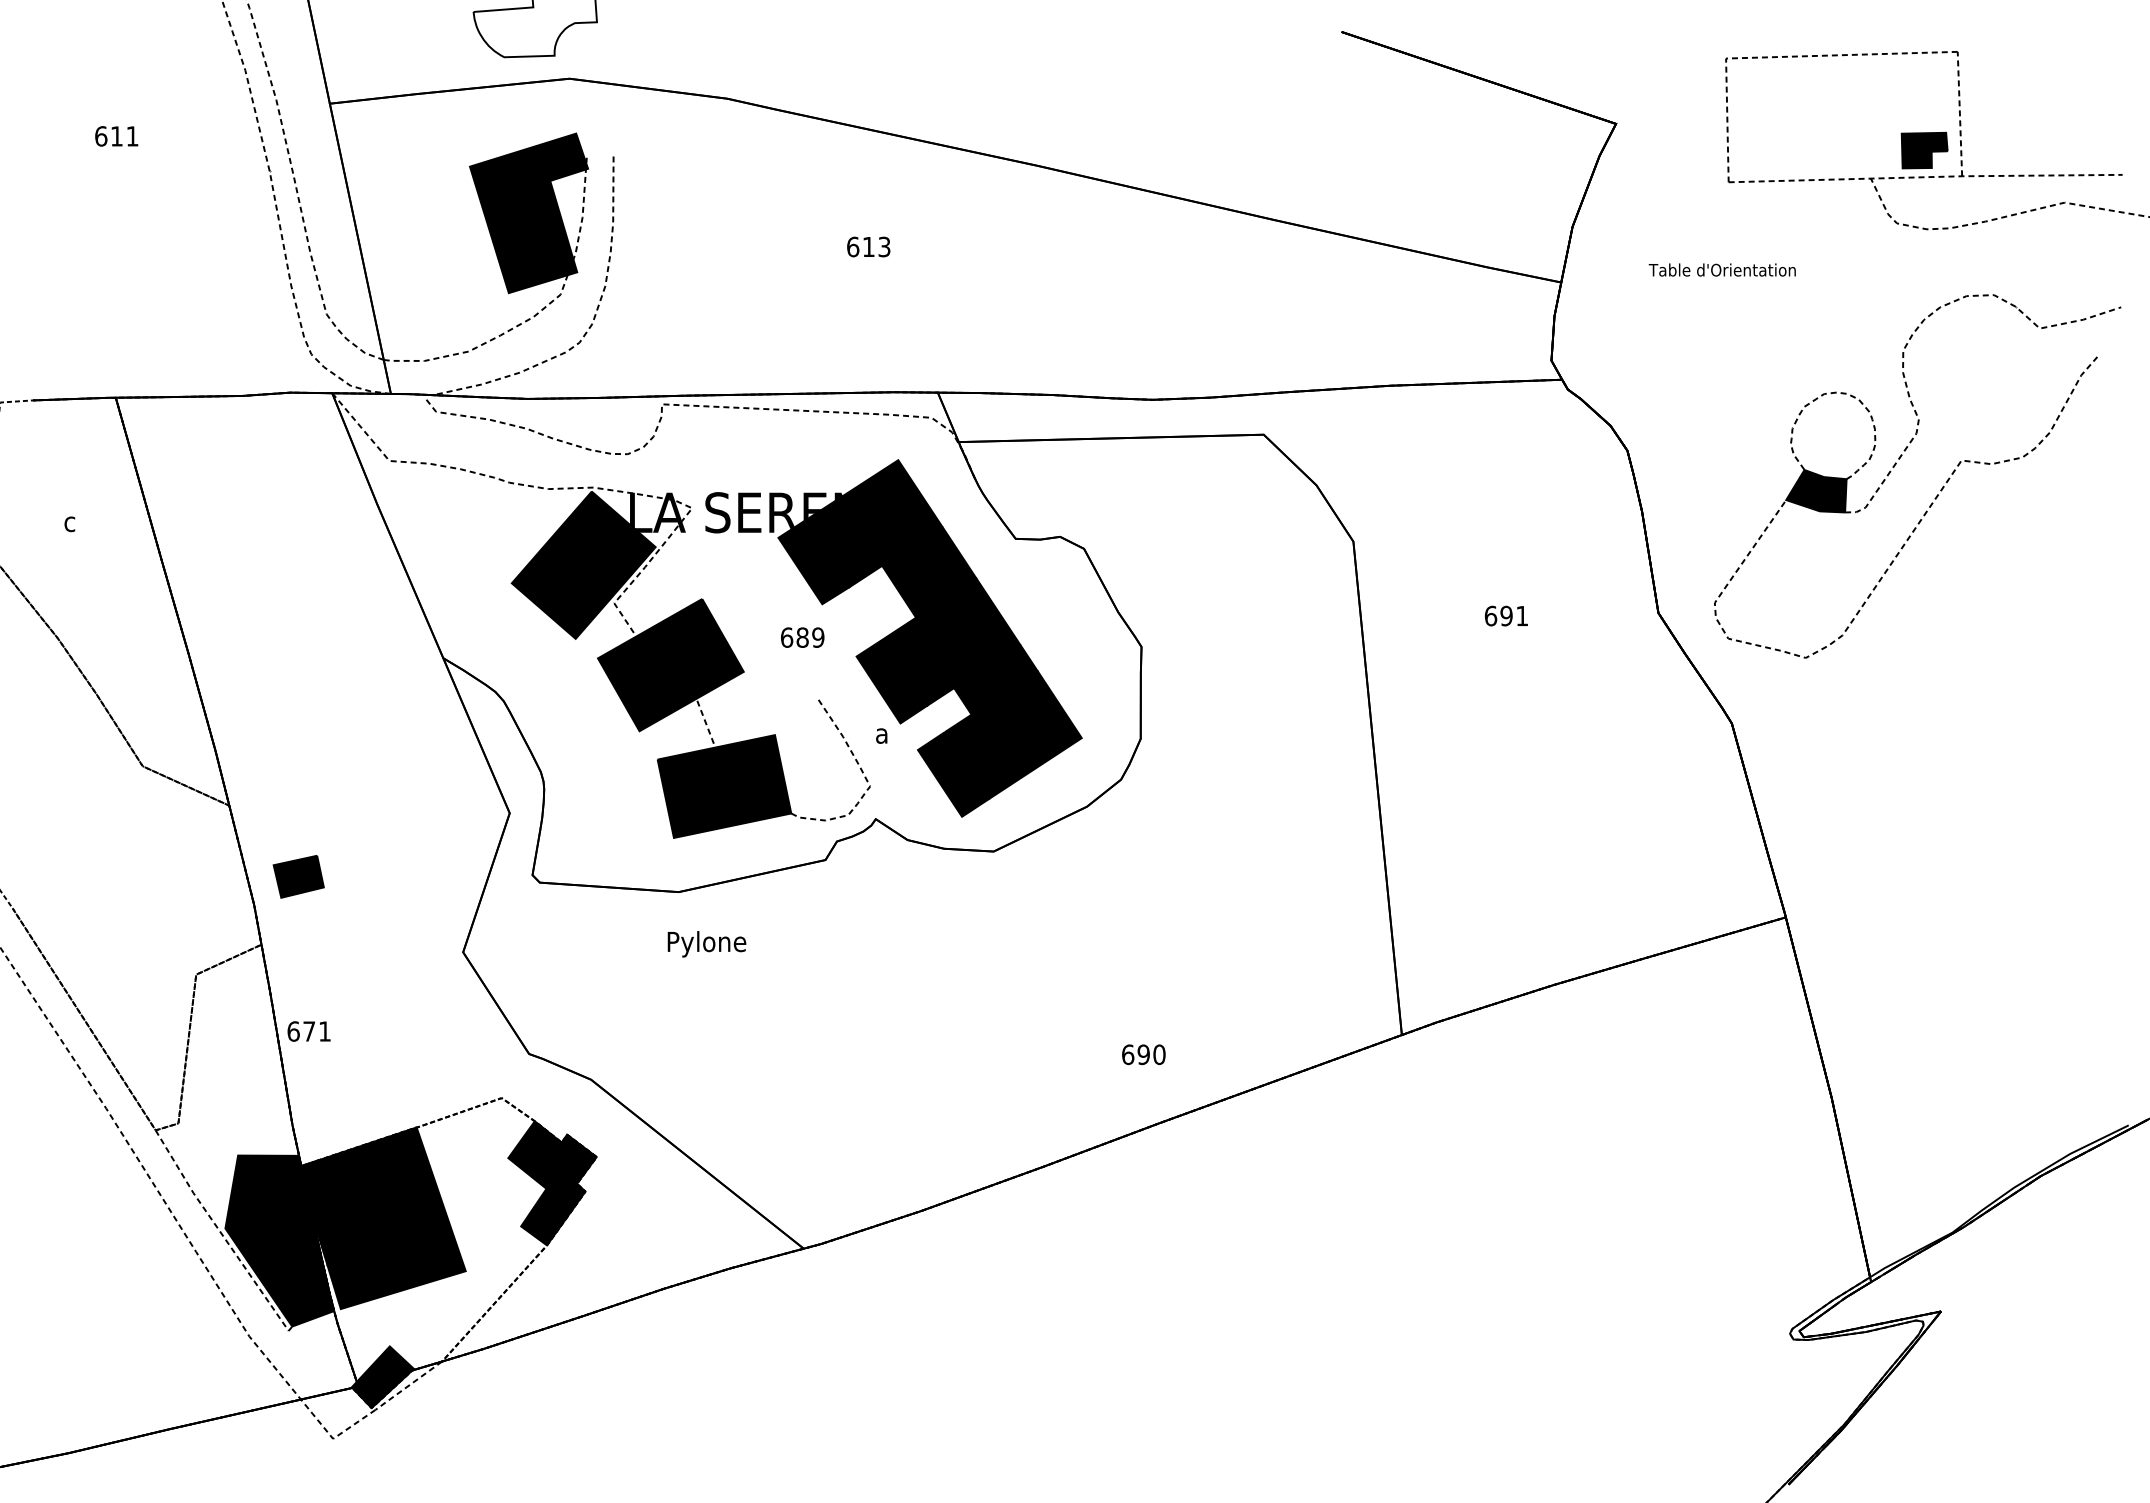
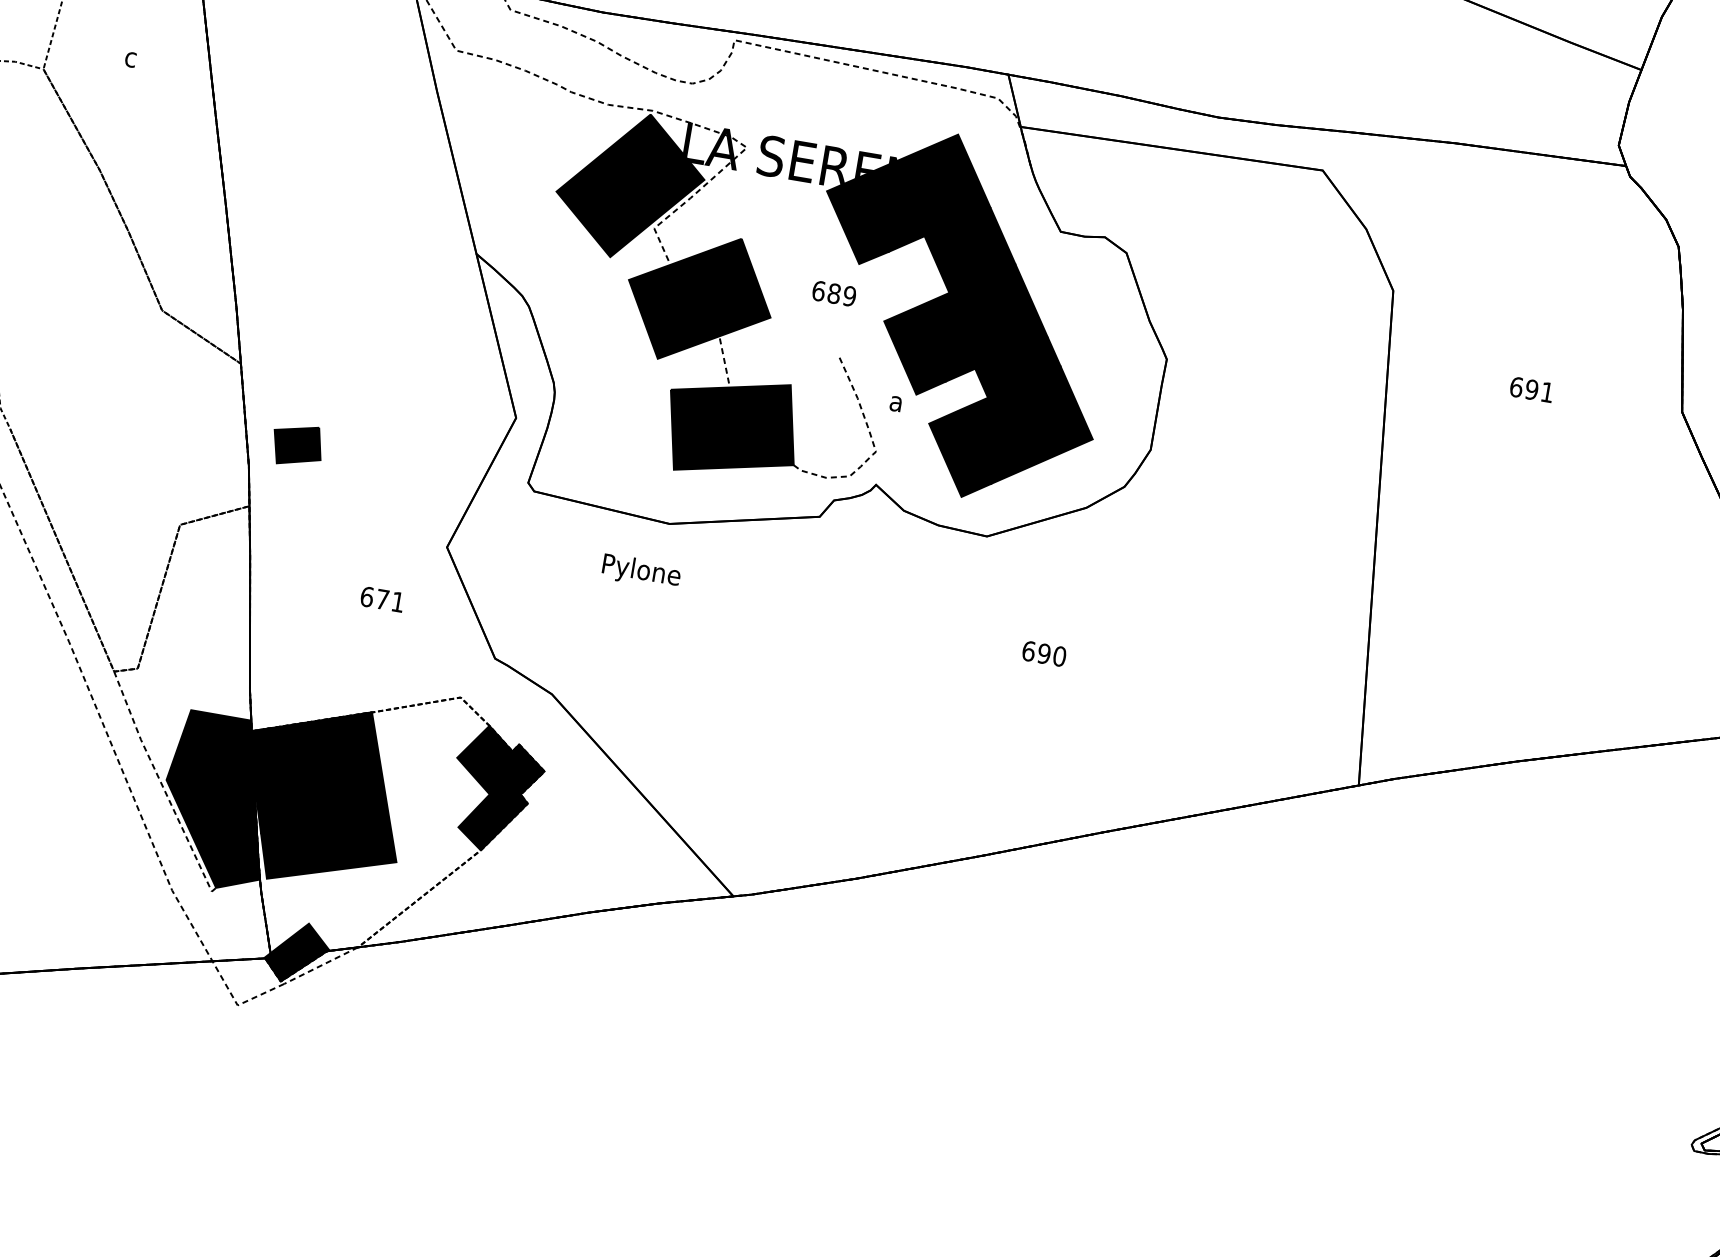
text: (706, 944) -> (640, 572), moved
text: (308, 1031) -> (381, 599), moved
text: (1143, 1054) -> (1044, 653), moved

